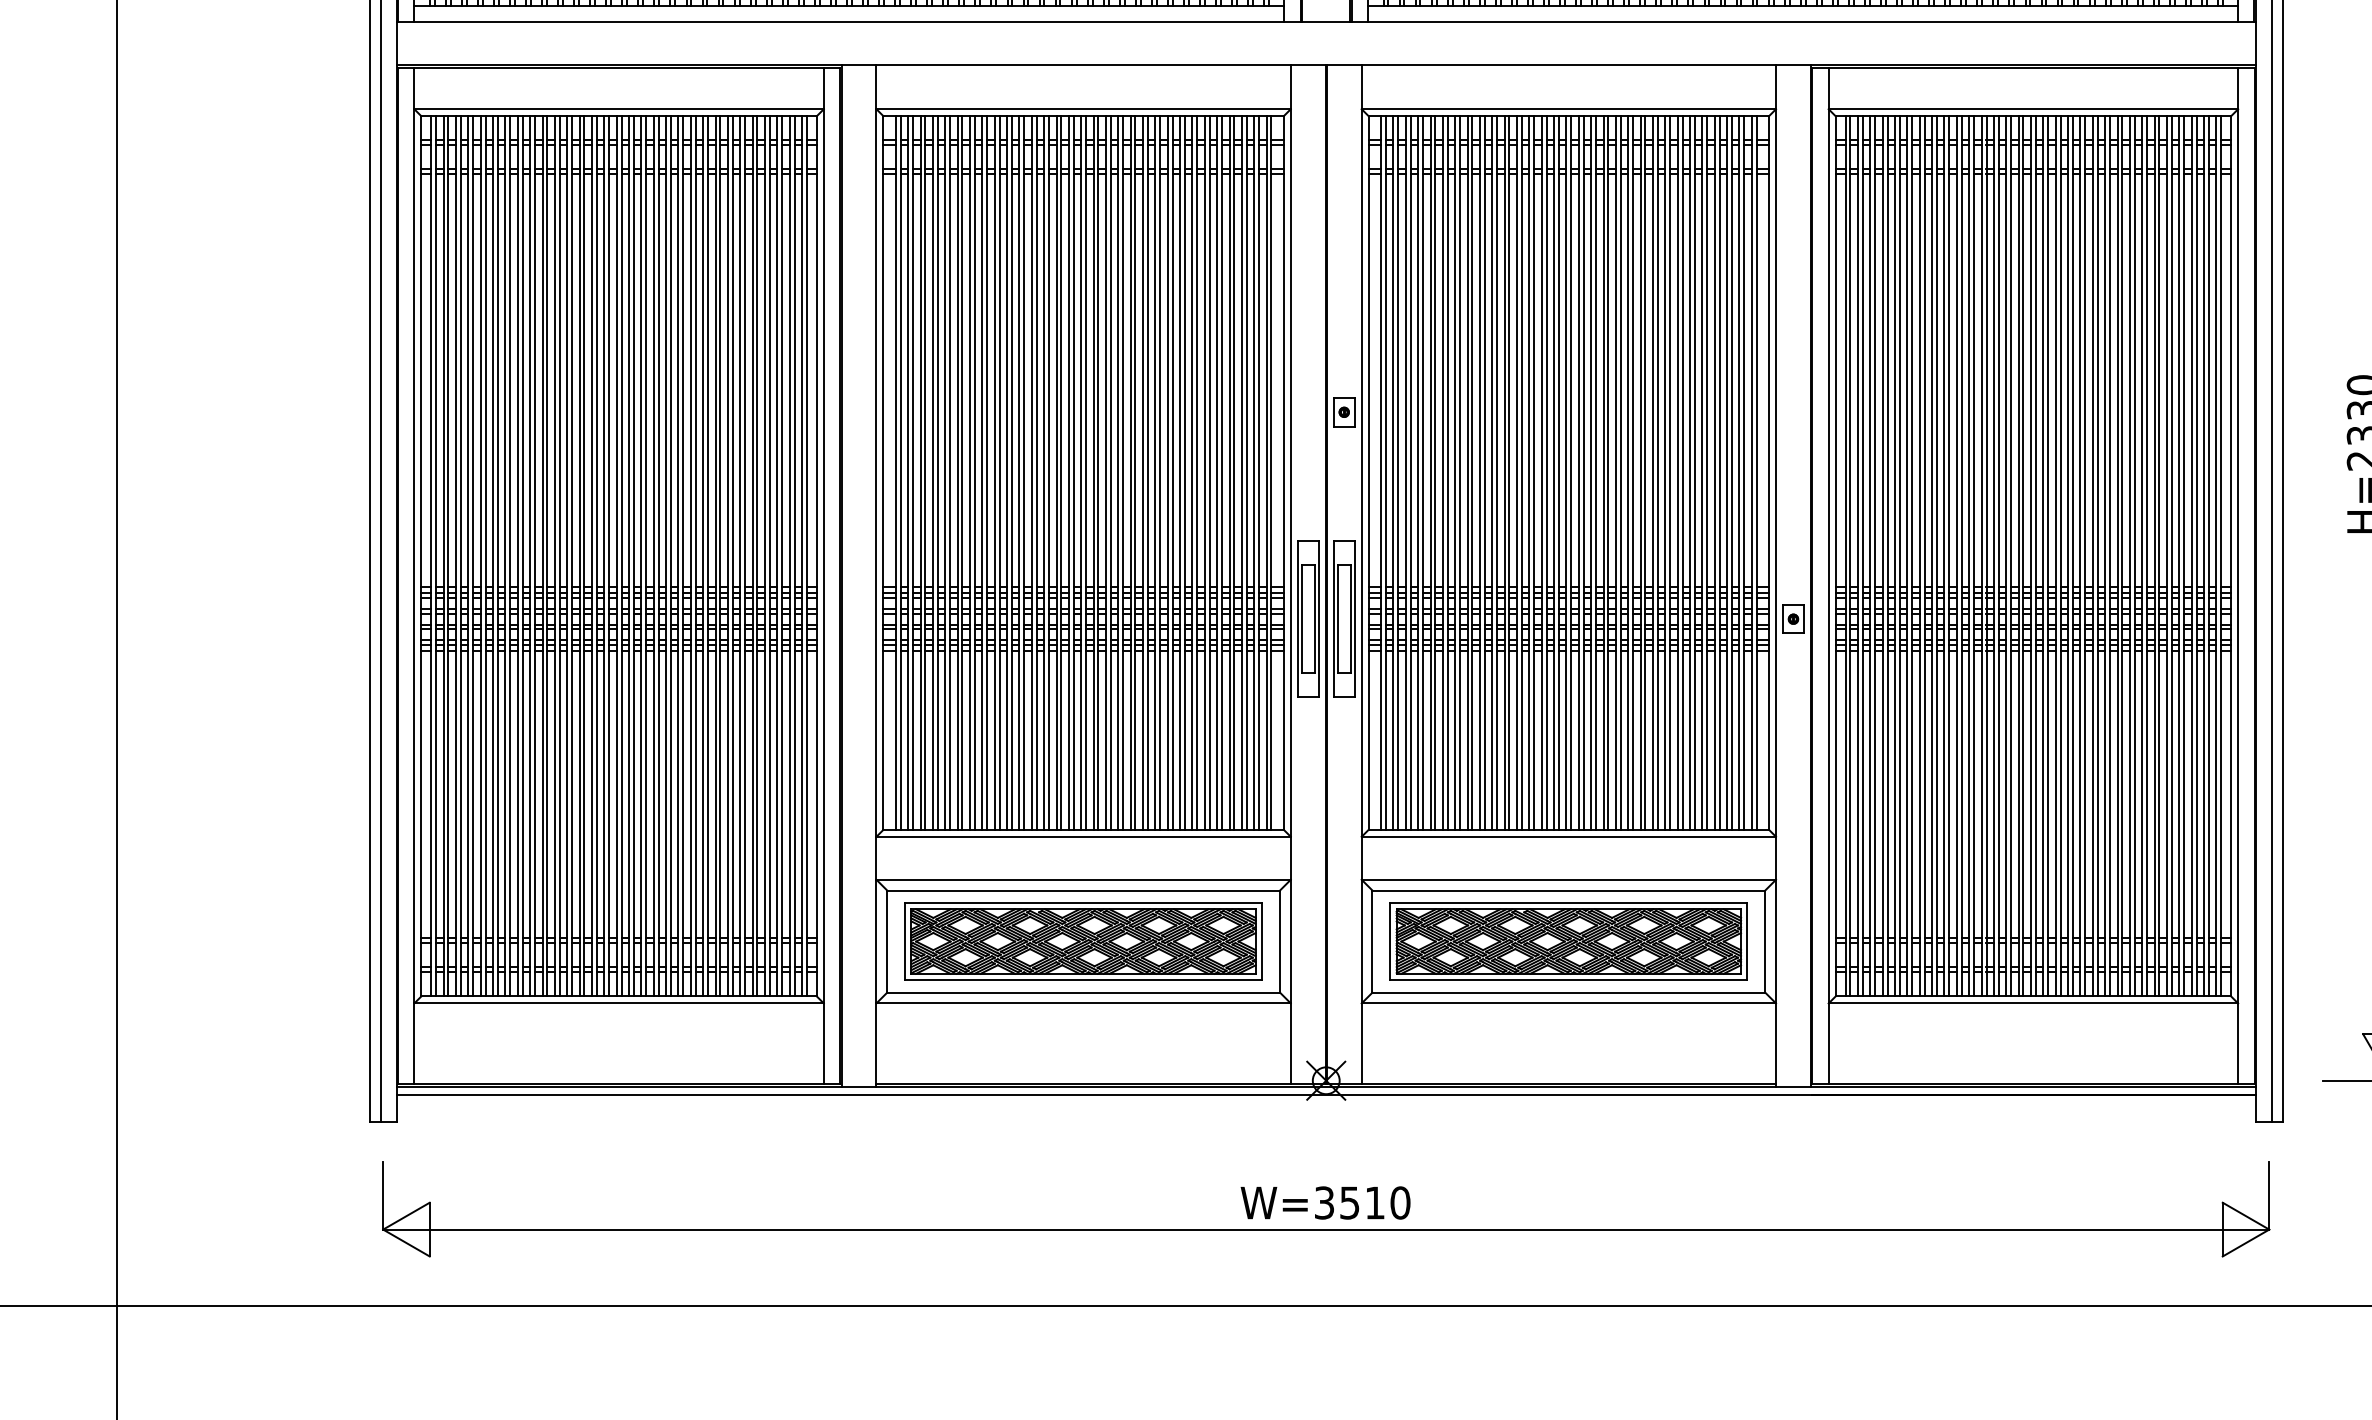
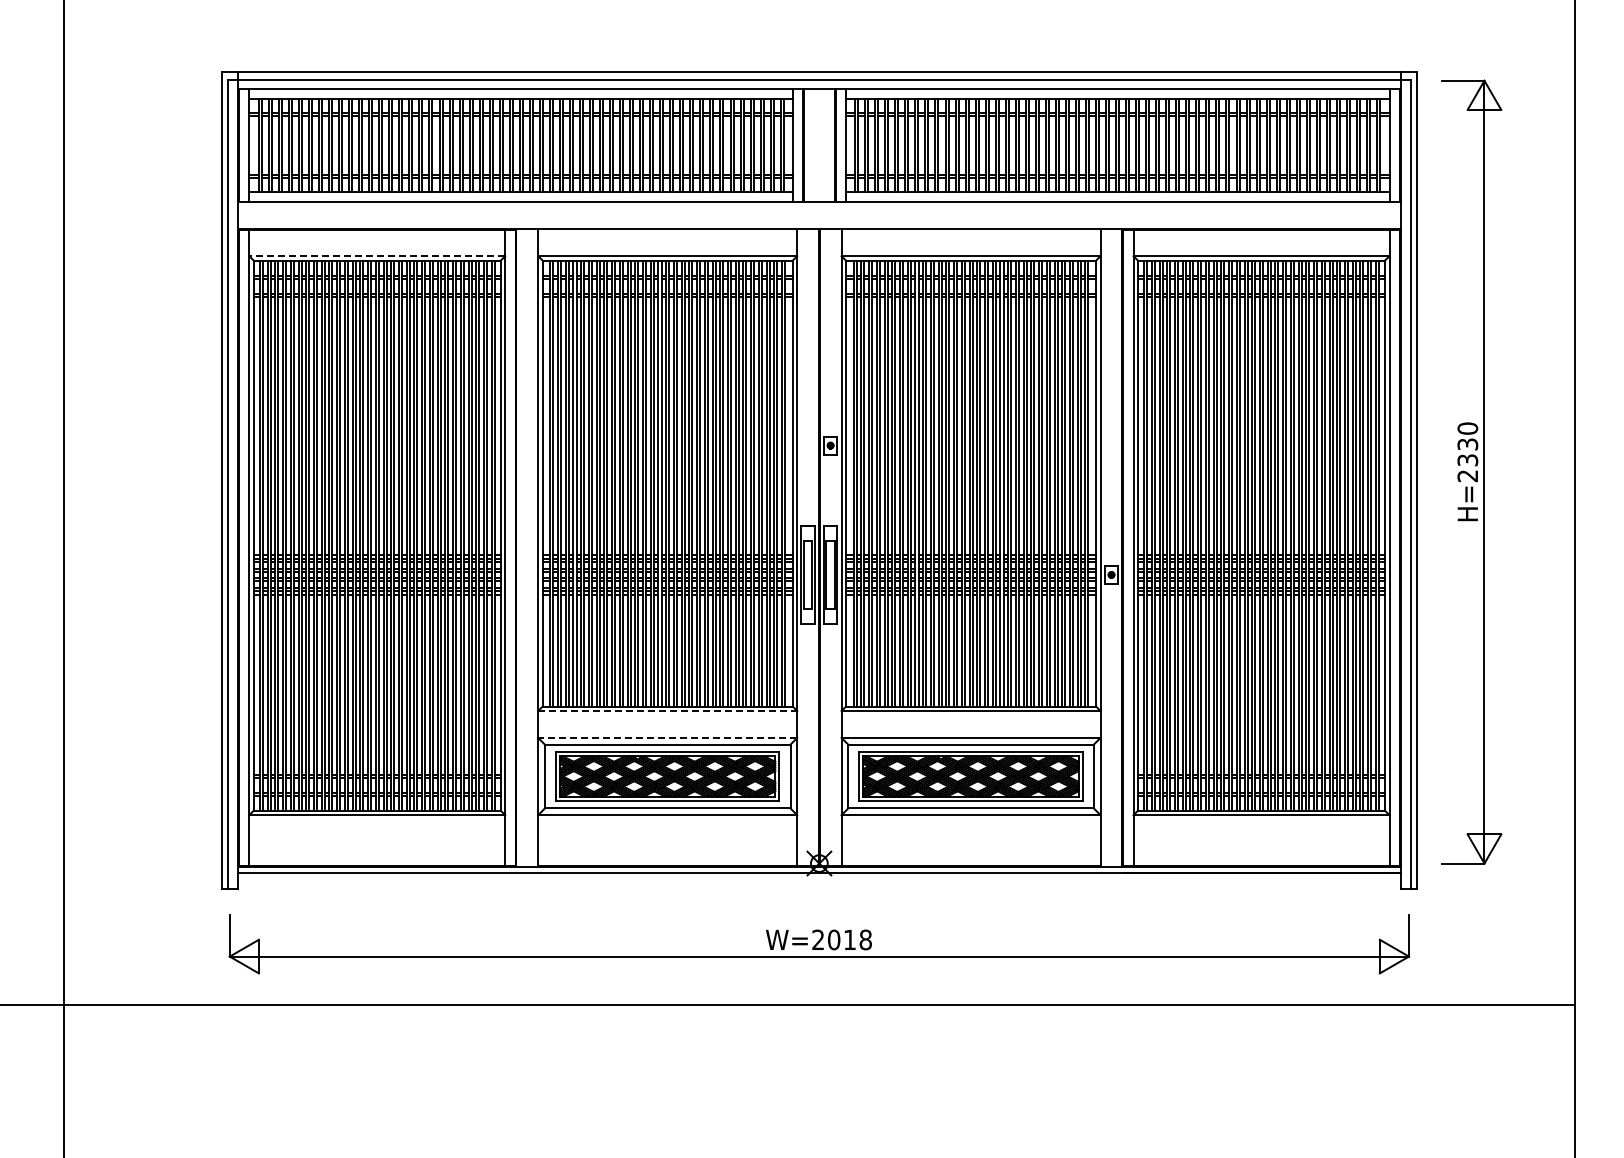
line: (619, 109) -> (377, 256), solid -> dashed
line: (1083, 837) -> (667, 711), solid -> dashed
line: (1083, 879) -> (667, 737), solid -> dashed
text: (1363, 1202) -> (842, 939), W=3510 -> W=2018

